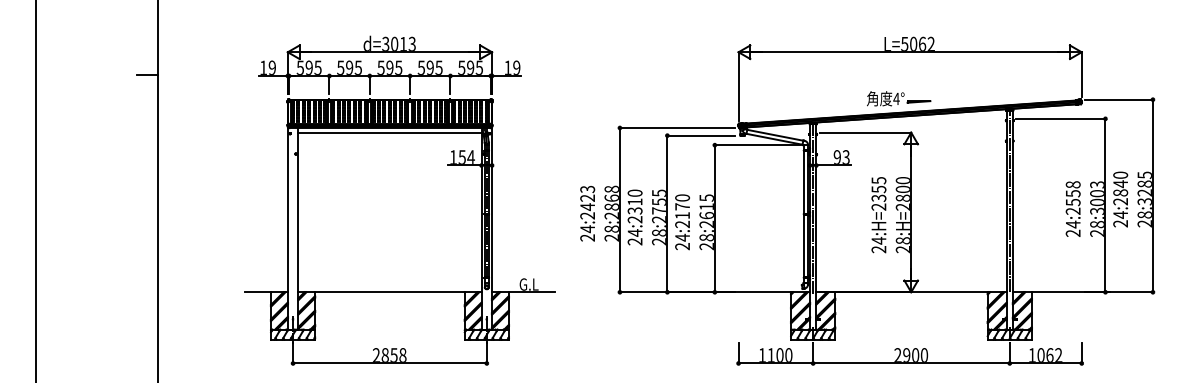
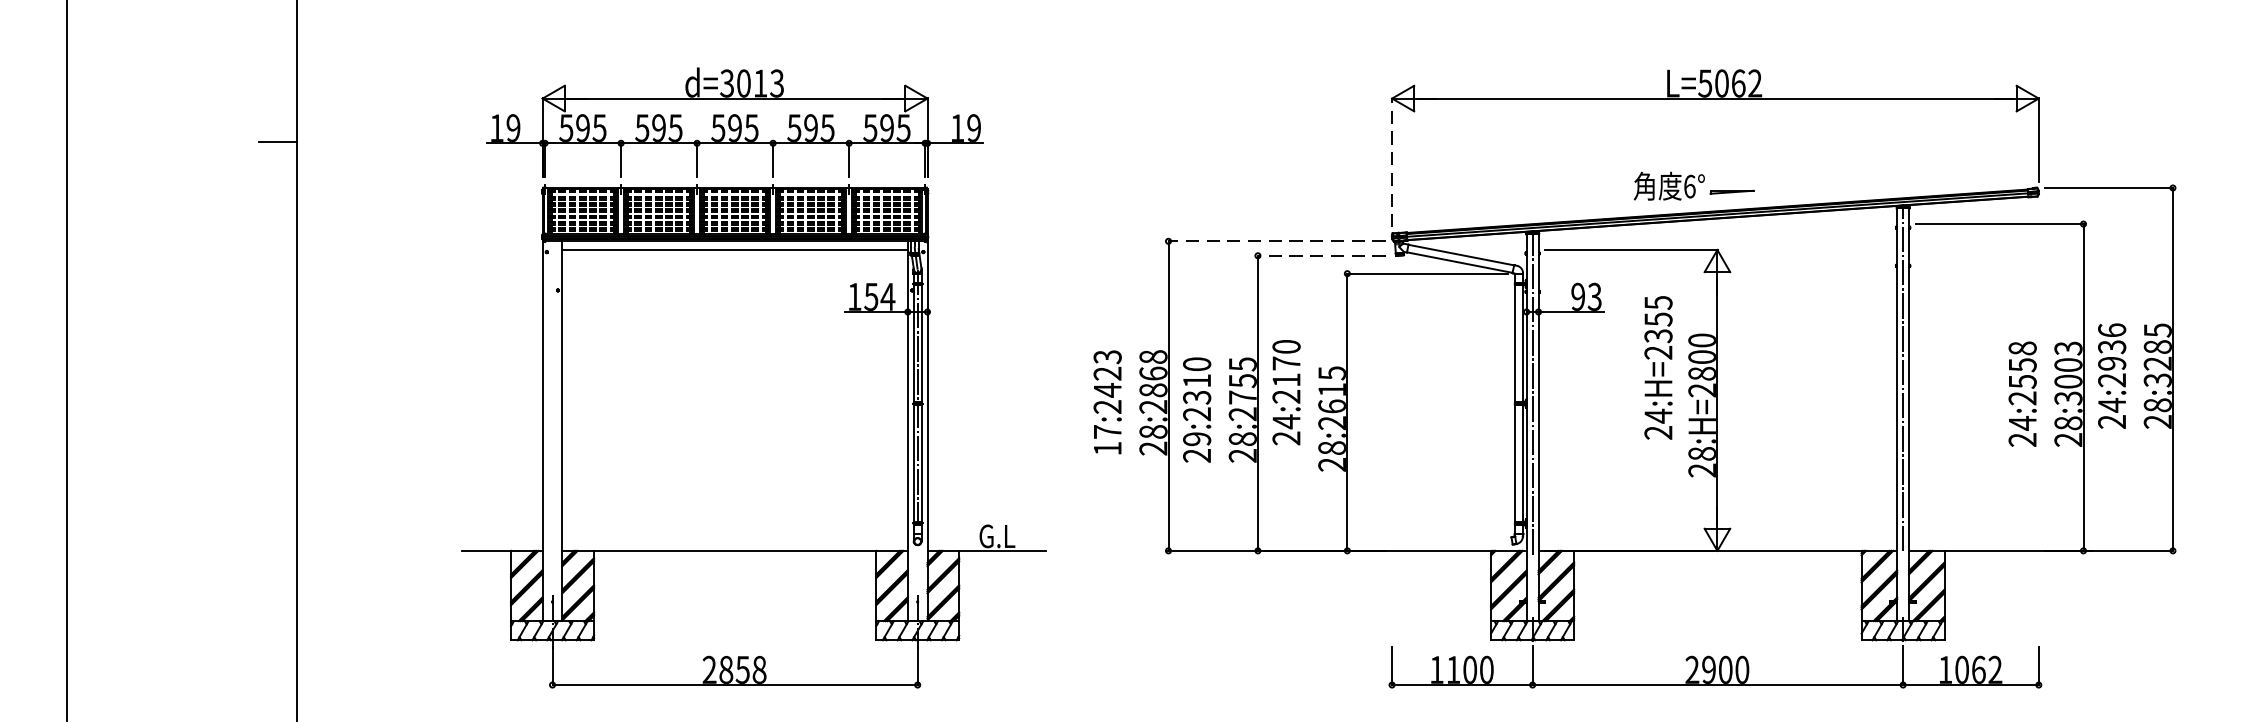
line: (738, 85) -> (1391, 161), solid -> dashed
text: (896, 98) -> (1689, 185), 4° -> 6°
line: (677, 127) -> (1276, 240), solid -> dashed
line: (701, 135) -> (1322, 255), solid -> dashed
text: (1120, 183) -> (2111, 345), 24:2840 -> 24:2936
text: (878, 215) -> (1657, 368), moved
text: (682, 222) -> (1286, 393), moved
text: (634, 232) -> (1195, 438), 24:2310 -> 29:2310
text: (587, 233) -> (1107, 440), 24:2423 -> 17:2423

